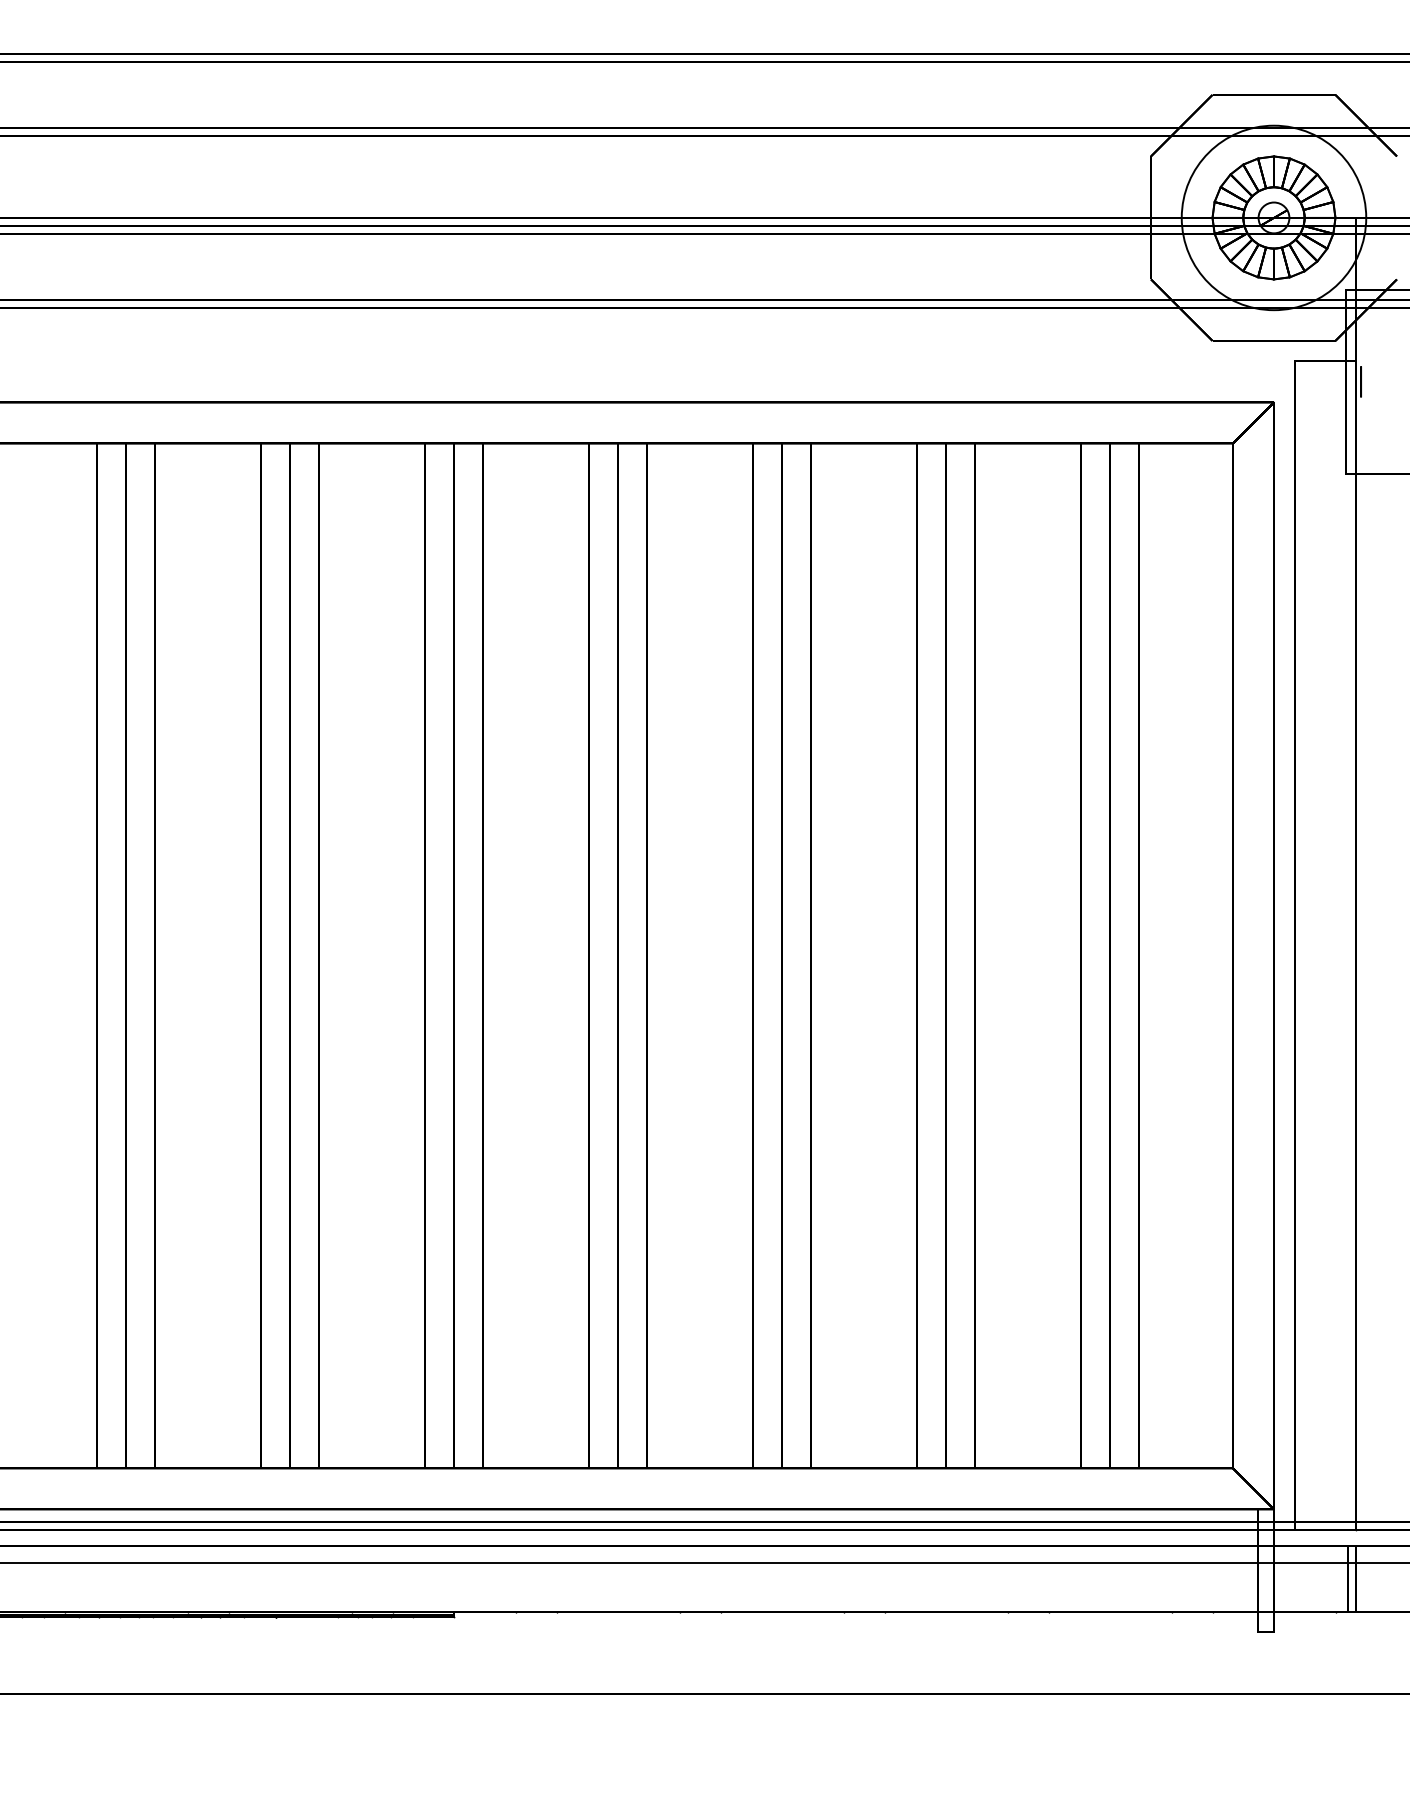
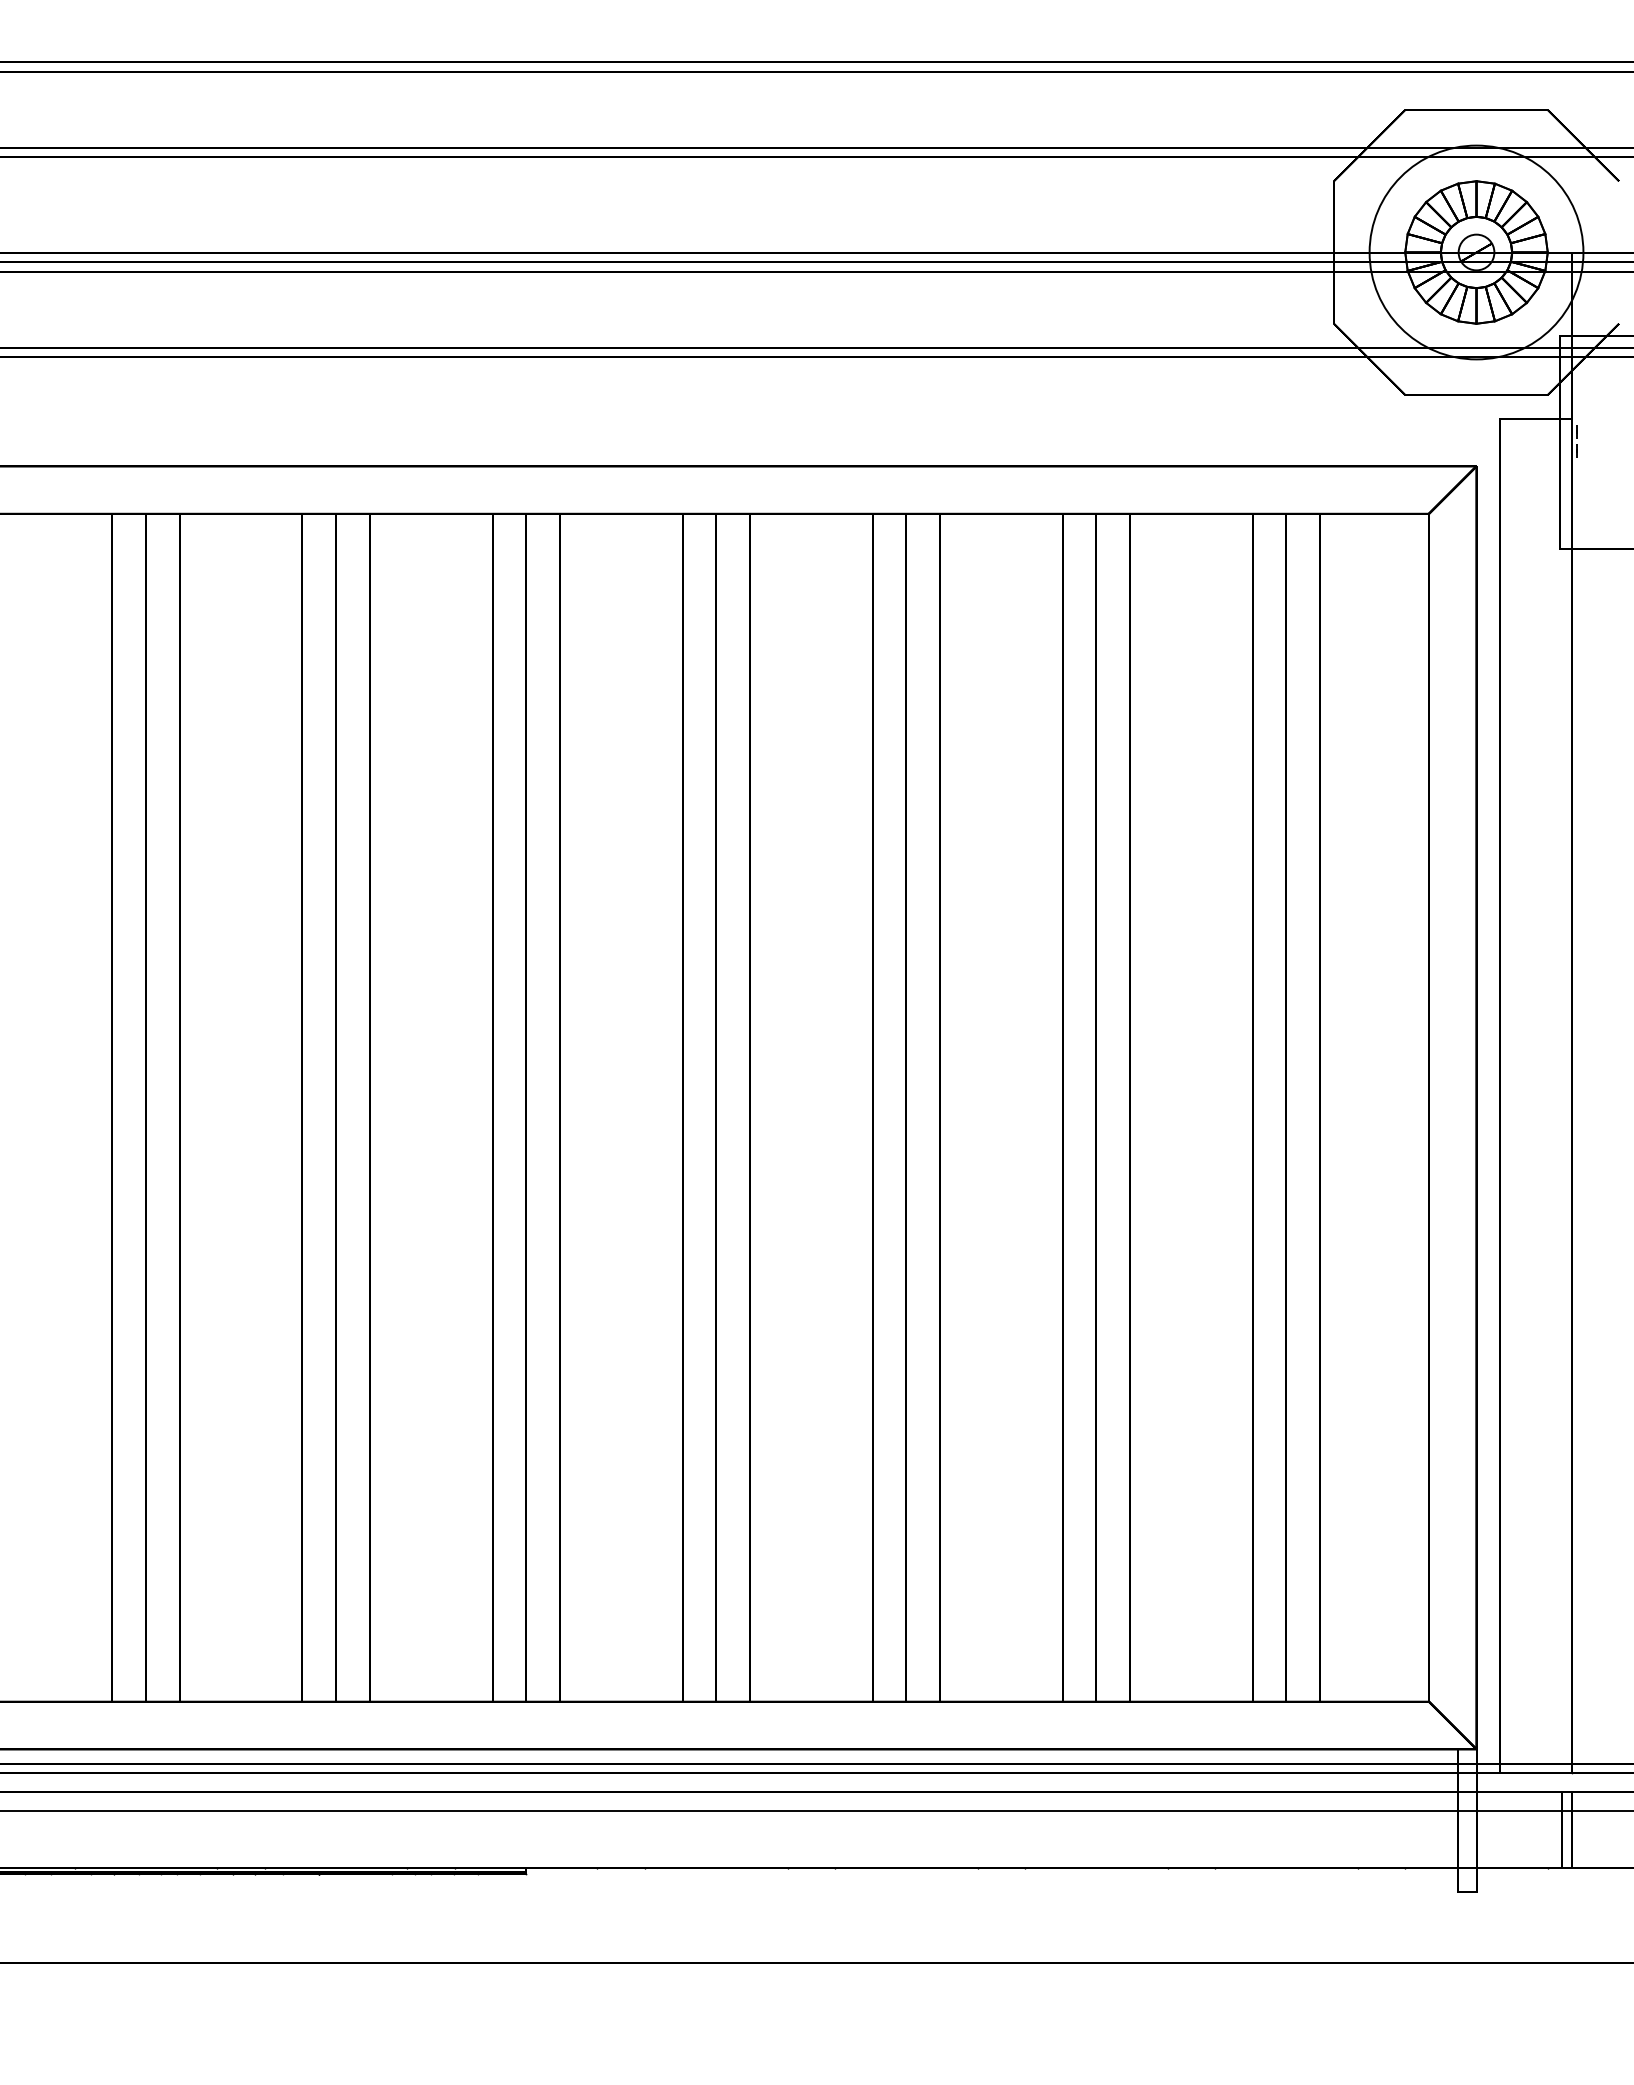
circle: (1361, 381) -> (1577, 442), solid -> dashed

